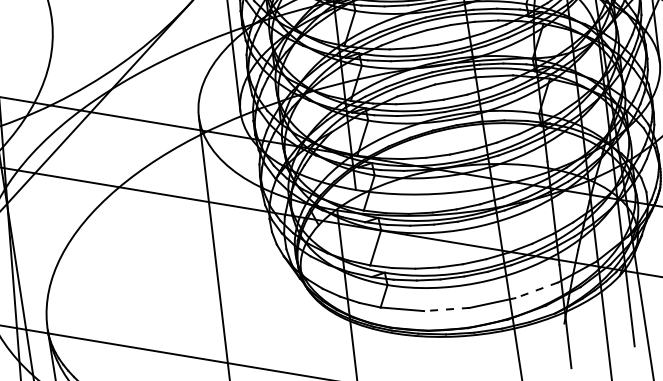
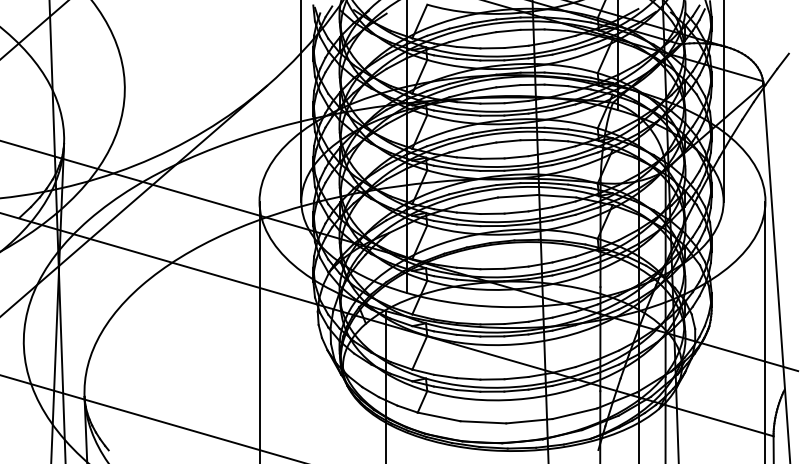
line: (536, 290) -> (574, 413), dashed -> solid
line: (447, 309) -> (483, 422), dashed -> solid

